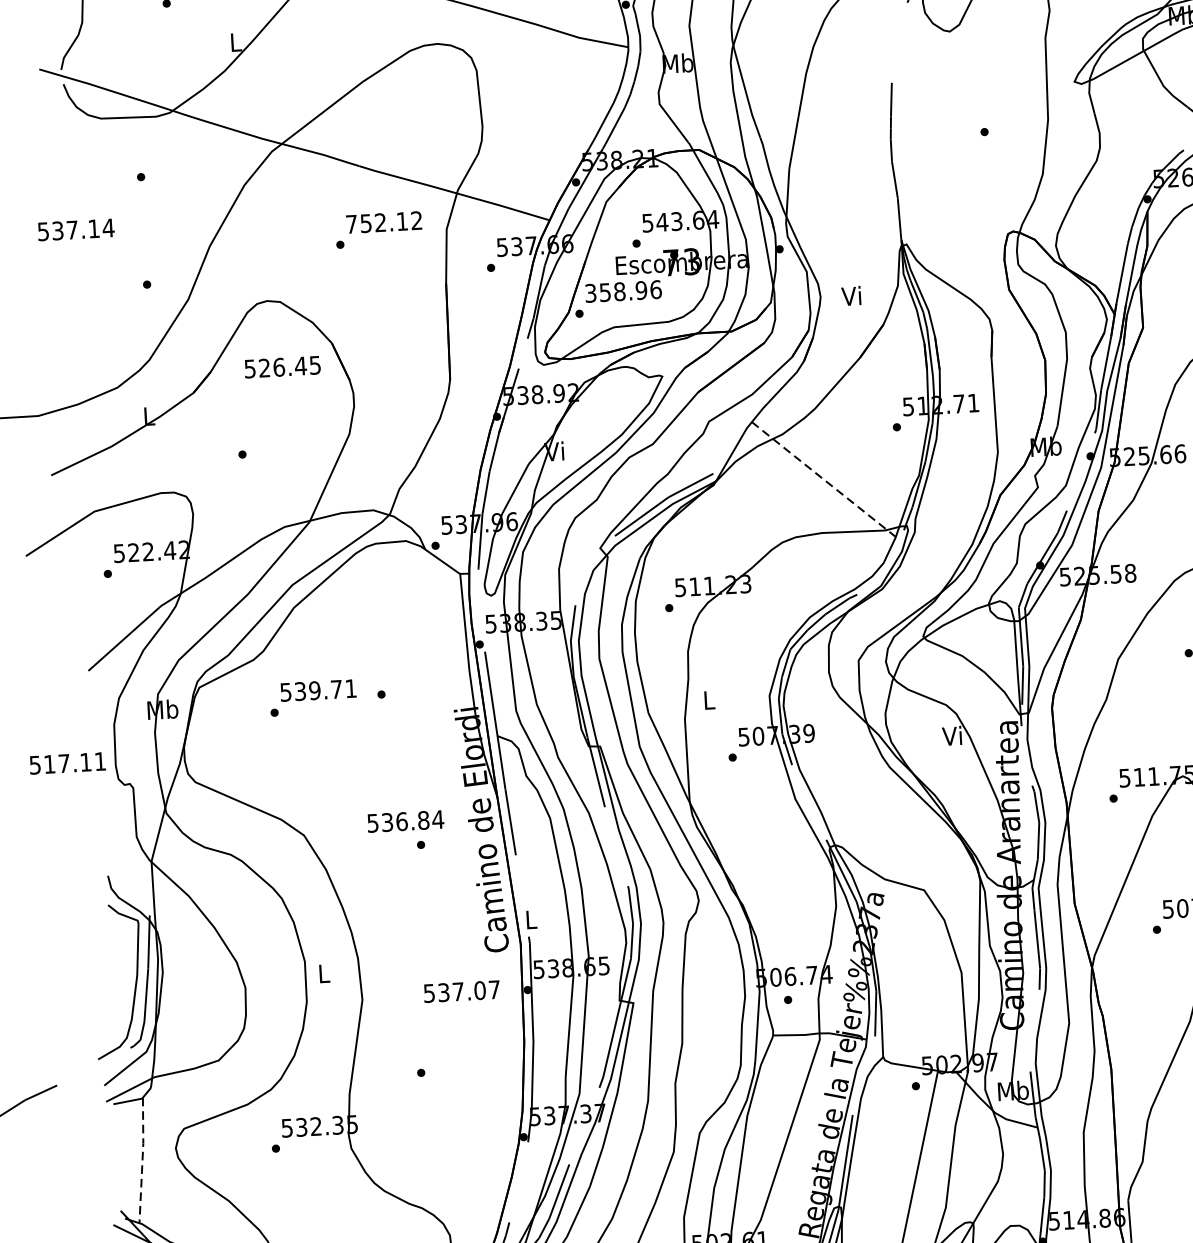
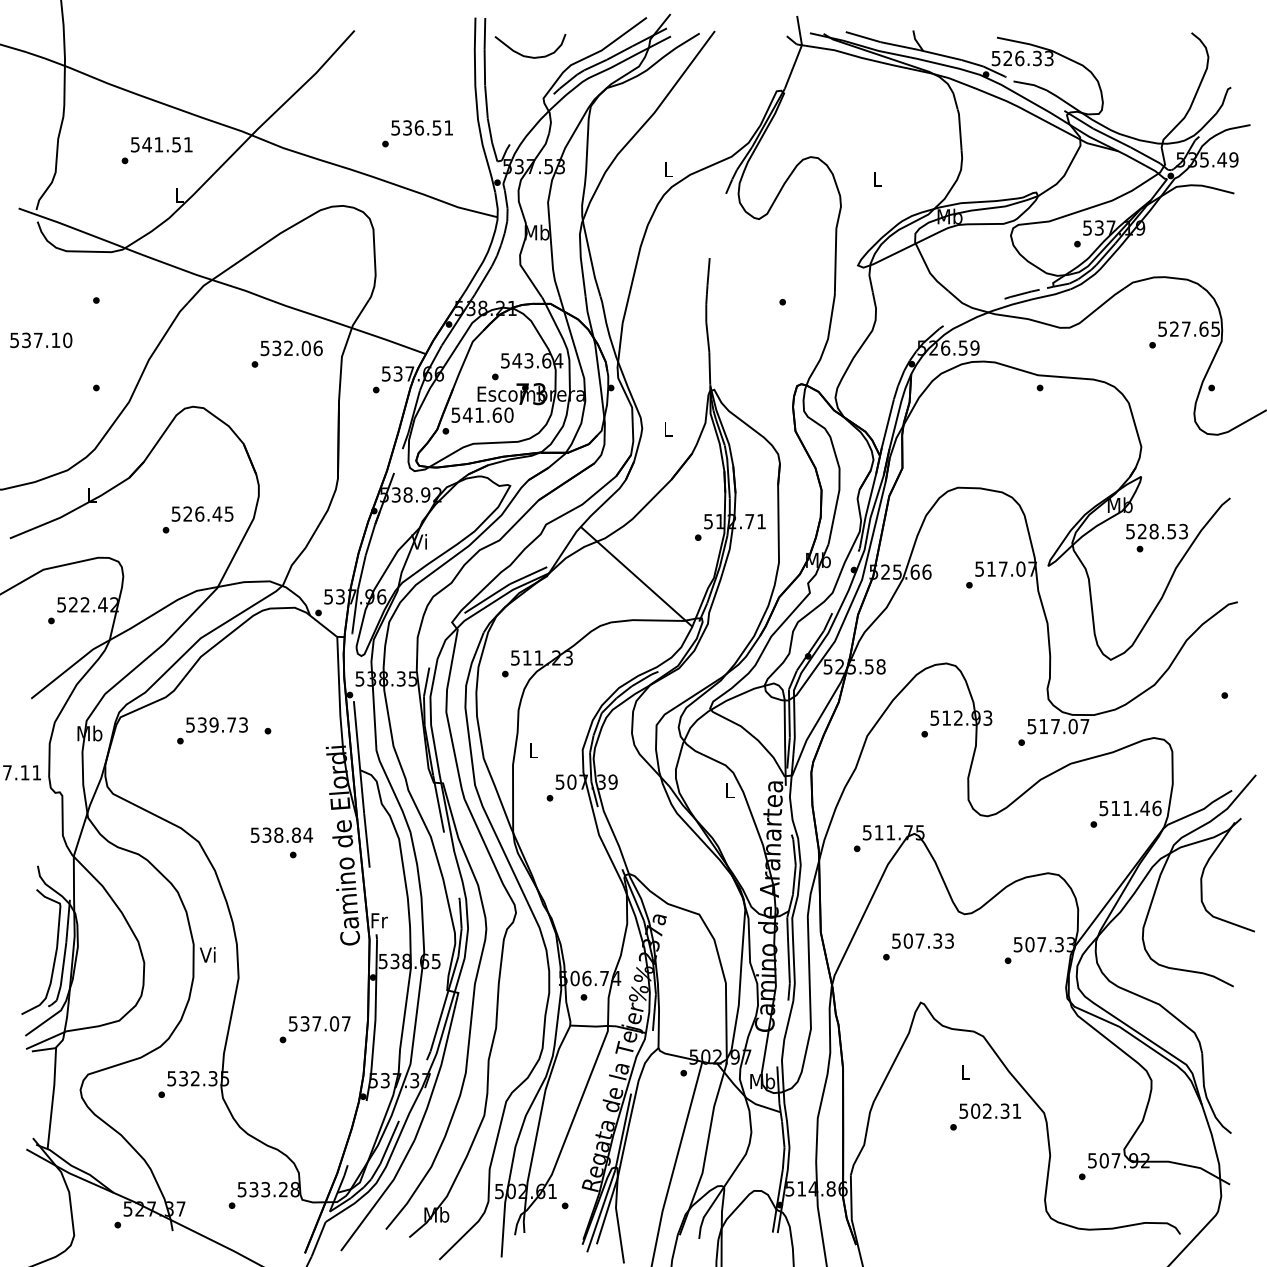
text: (384, 222) -> (291, 348), 752.12 -> 532.06
text: (108, 228) -> (67, 340), 537.14 -> 537.10
text: (623, 290) -> (482, 414), 358.96 -> 541.60
text: (850, 295) -> (666, 428), Vi -> L
text: (282, 366) -> (202, 513), moved
line: (823, 479) -> (636, 576), dashed -> solid
text: (350, 688) -> (243, 724), 539.71 -> 539.73
text: (951, 735) -> (728, 790), Vi -> L
text: (401, 820) -> (278, 834), 536.84 -> 538.84
text: (531, 919) -> (379, 920), L -> Fr
text: (322, 973) -> (207, 954), L -> Vi
text: (461, 991) -> (319, 1023), moved
line: (143, 1159) -> (53, 1097), dashed -> solid

